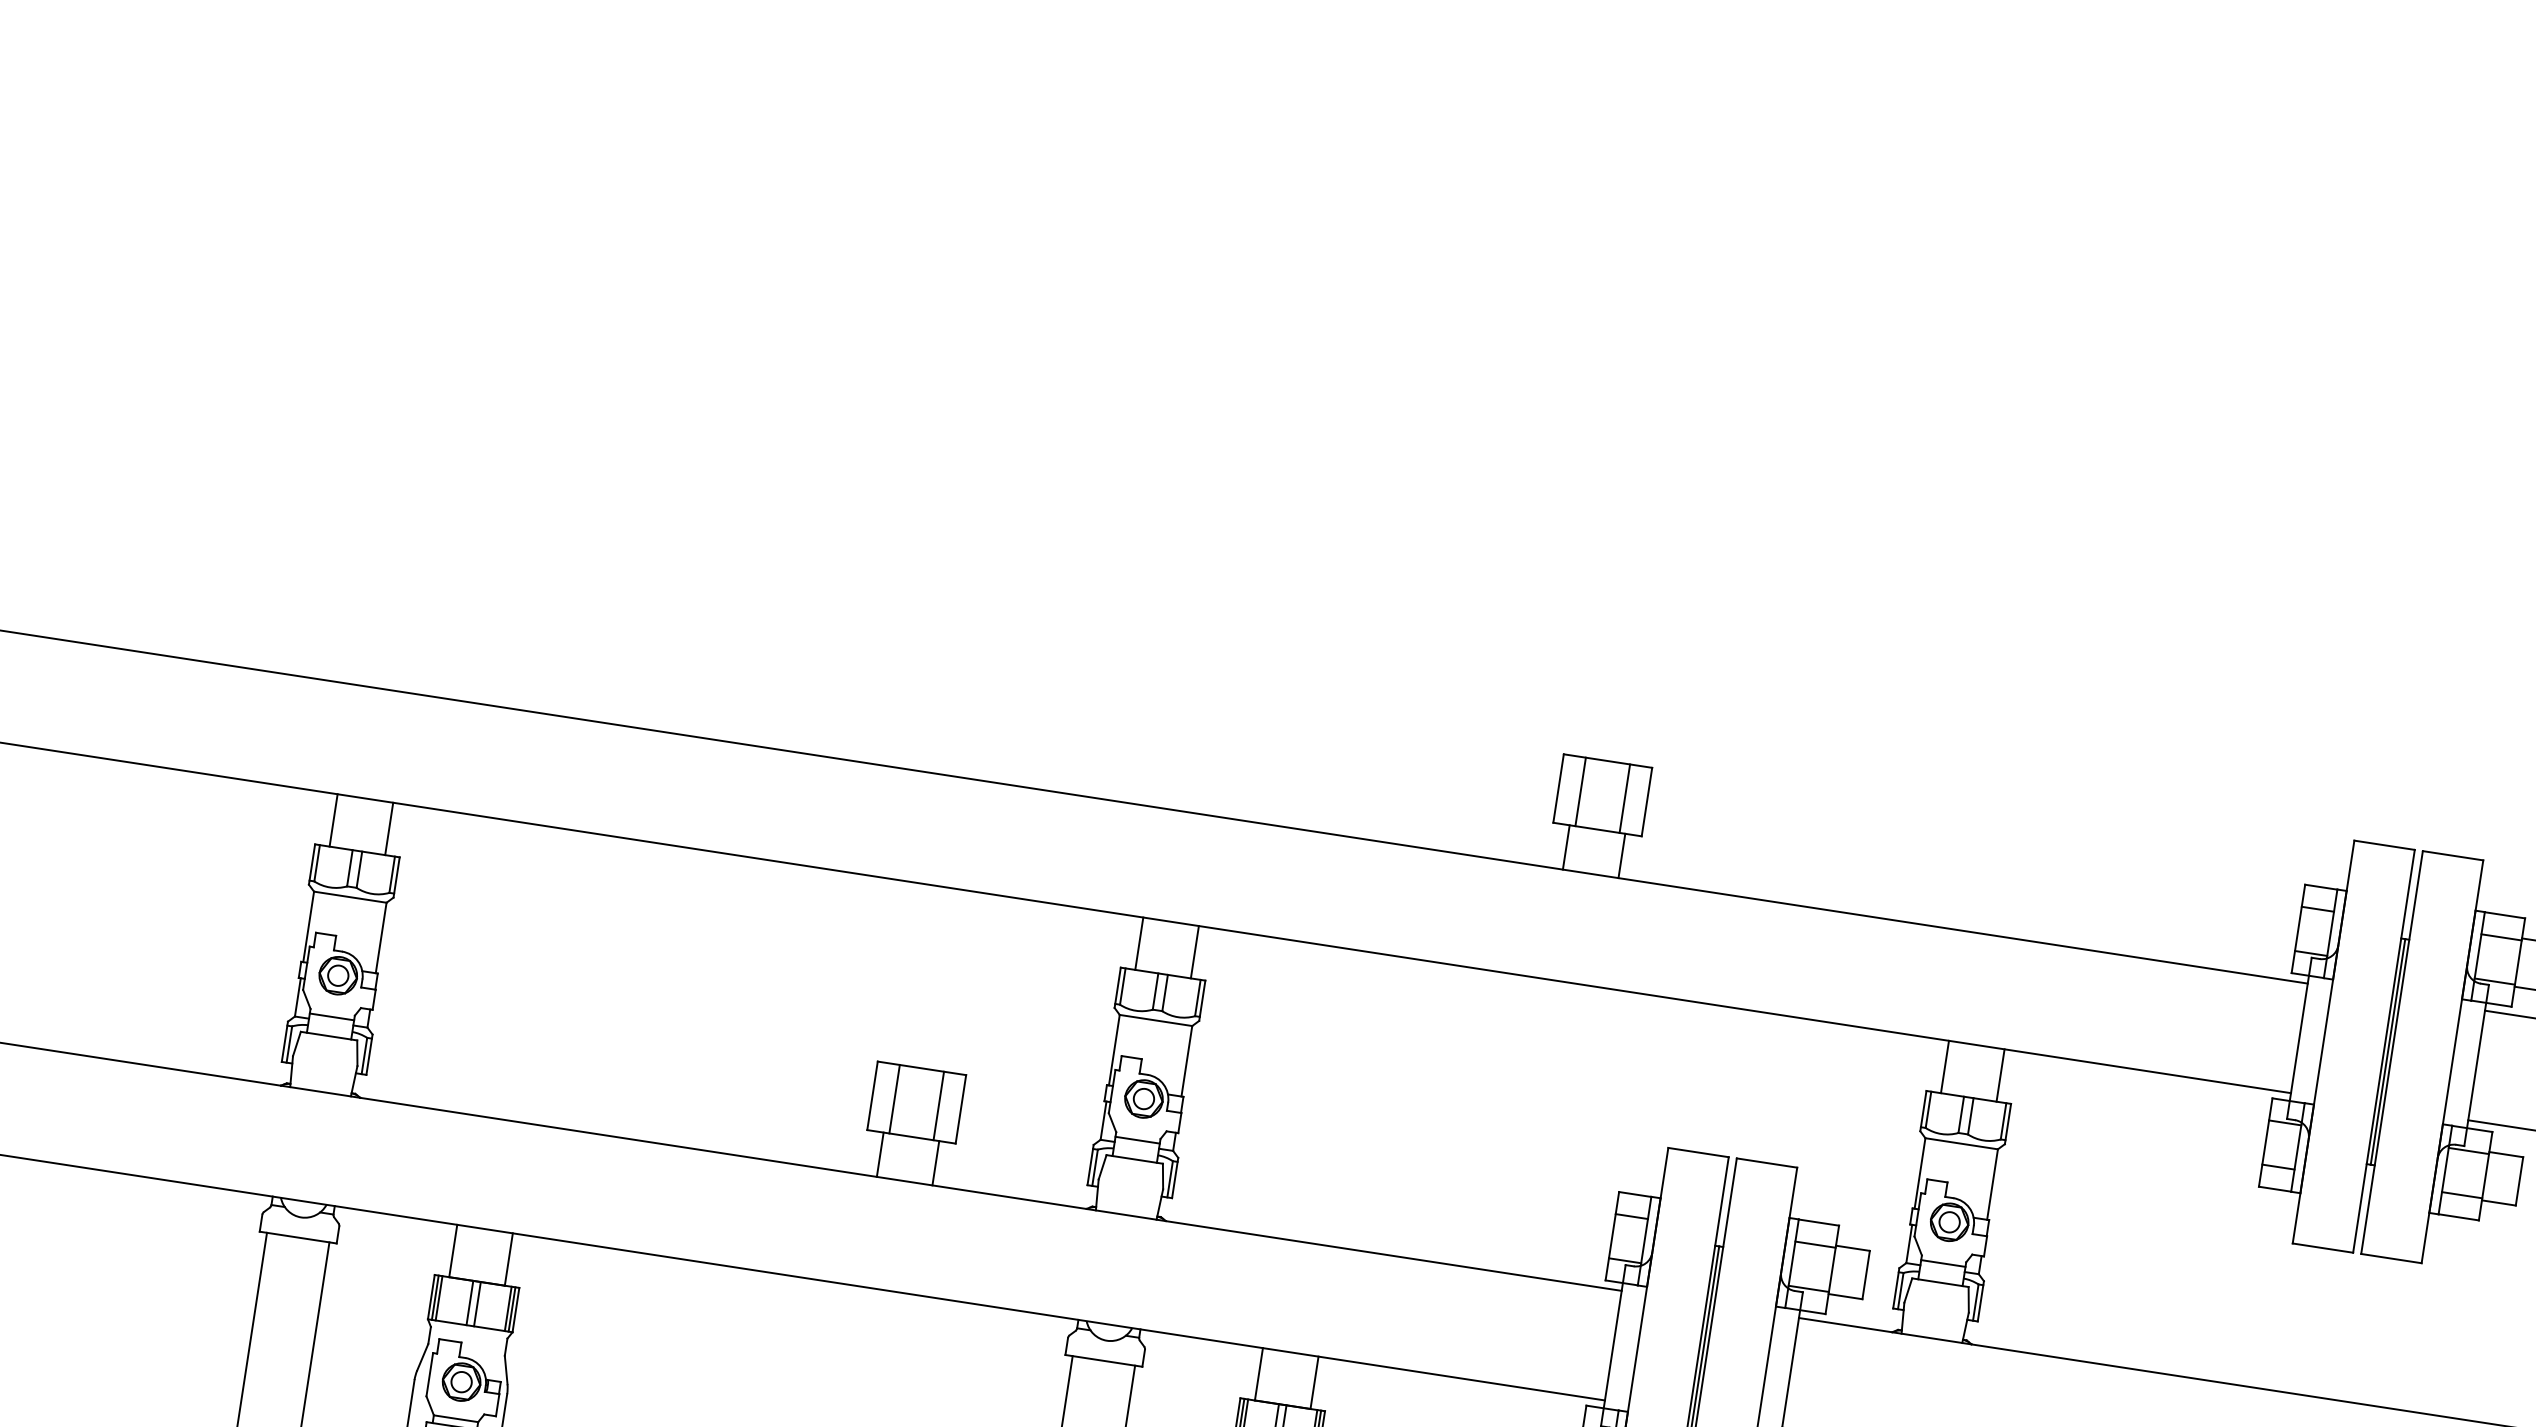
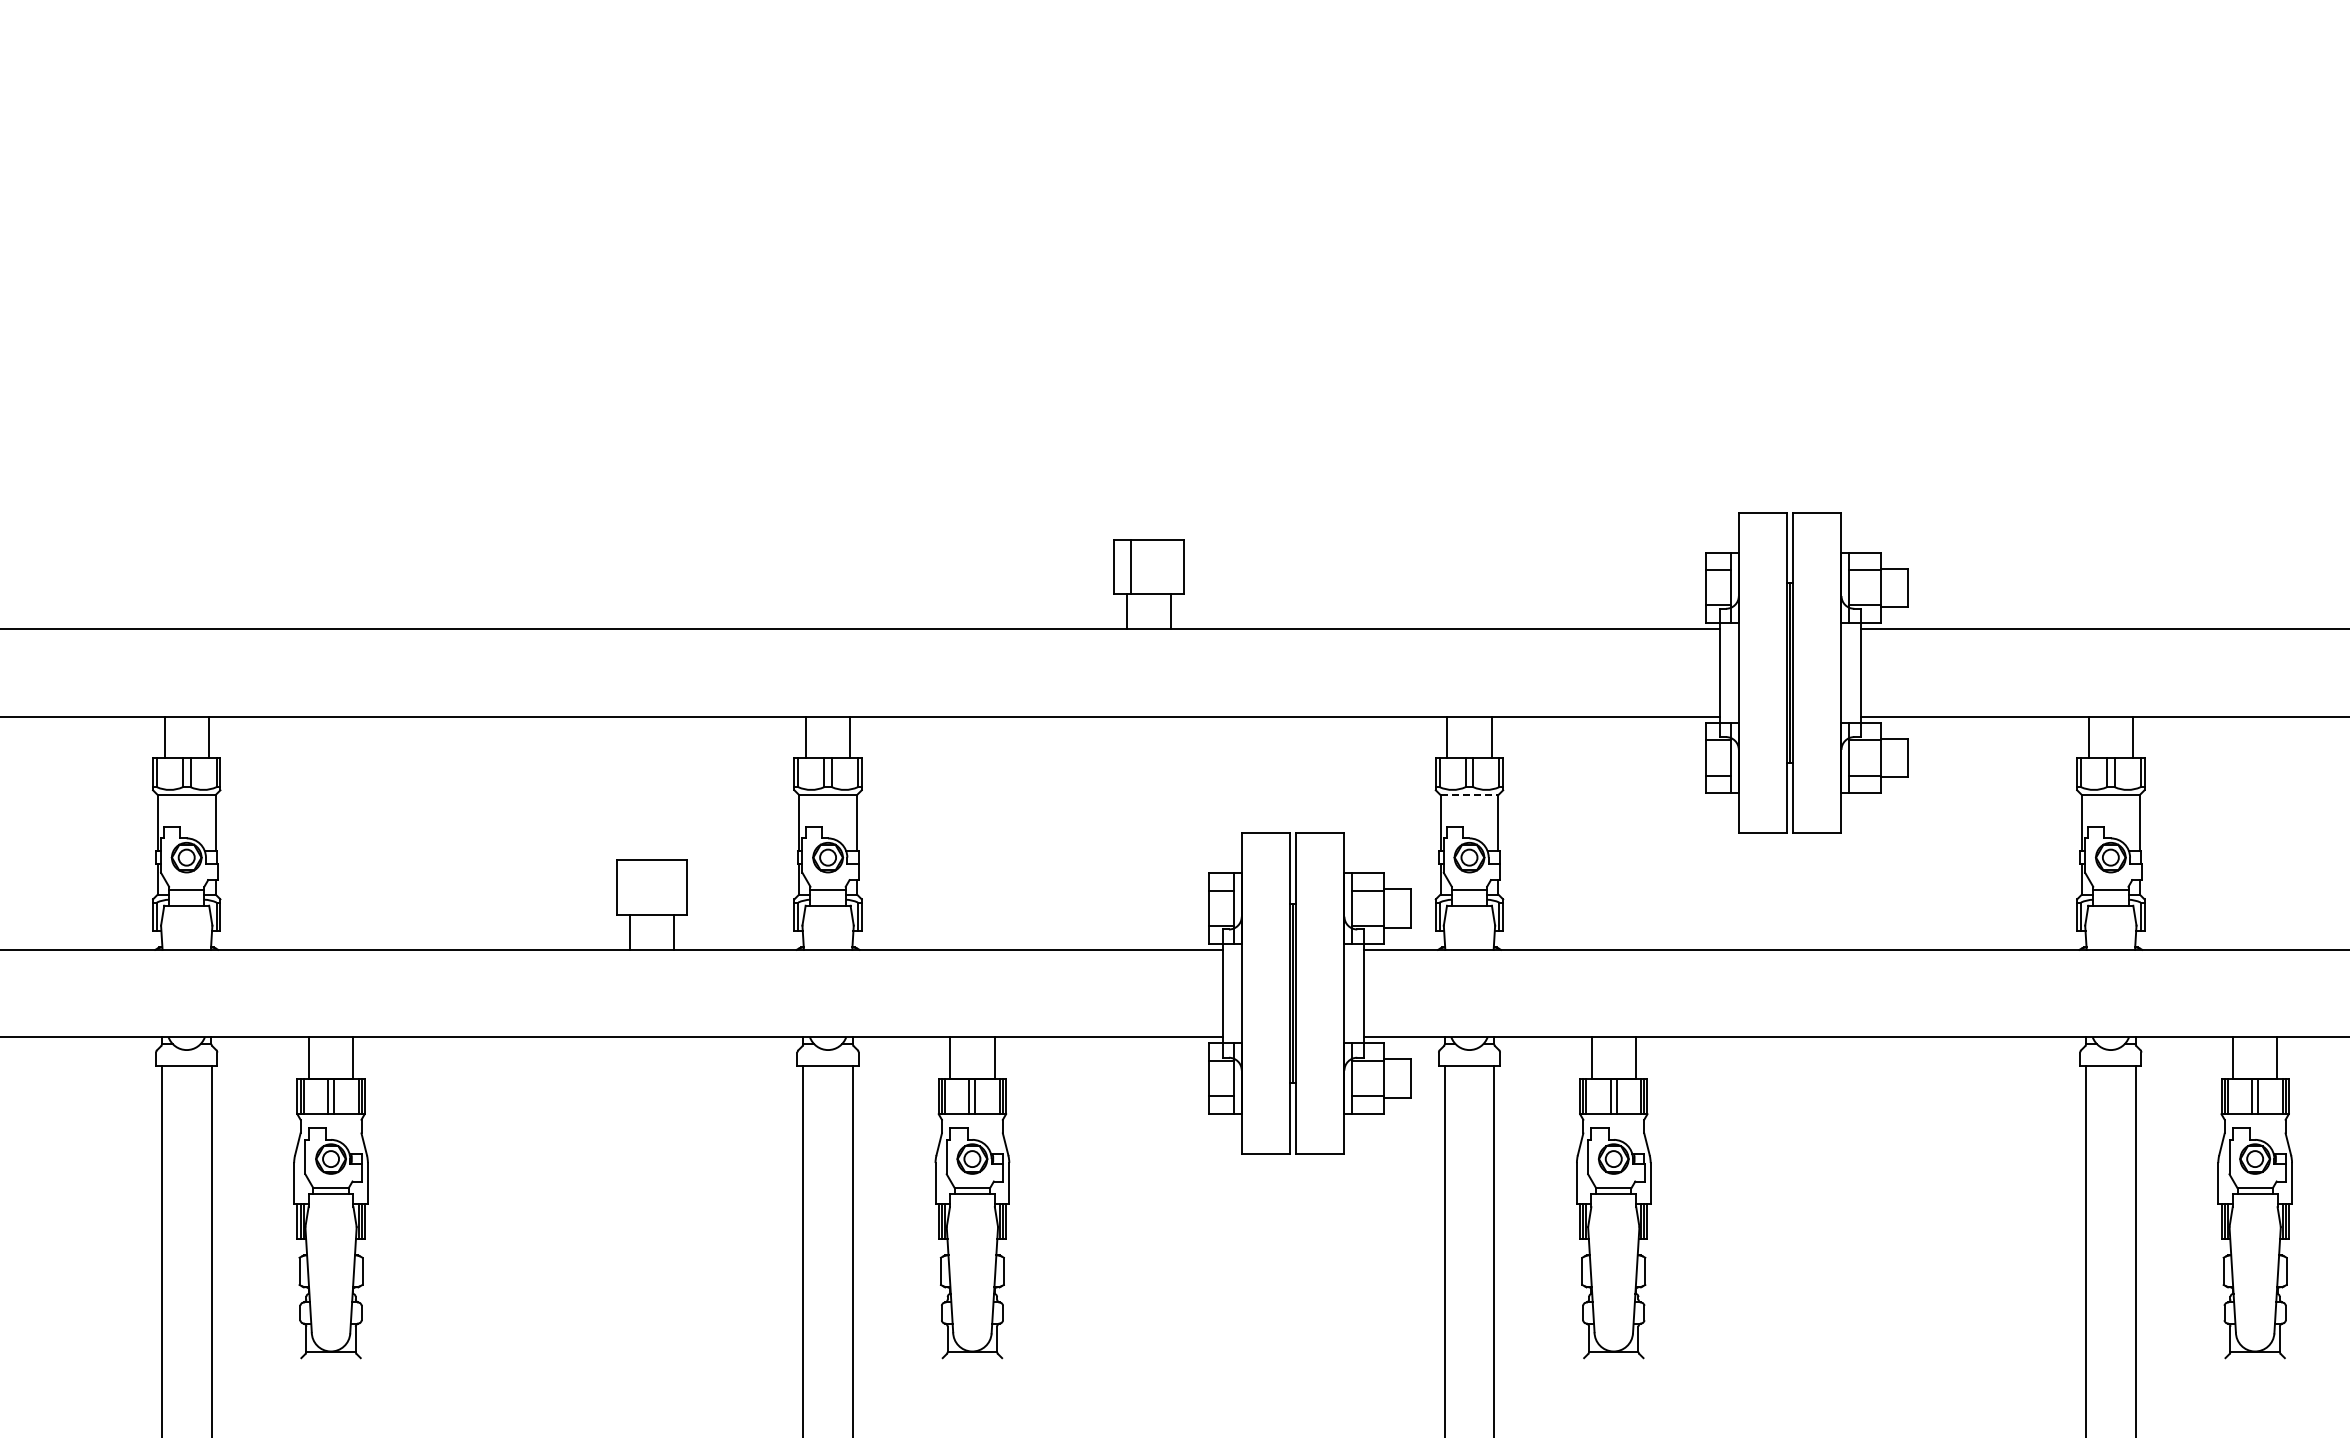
line: (1625, 798) -> (1166, 566), removed
line: (895, 1099) -> (634, 887), removed
line: (938, 1106) -> (669, 887), removed
line: (1961, 1144) -> (1469, 795), solid -> dashed

